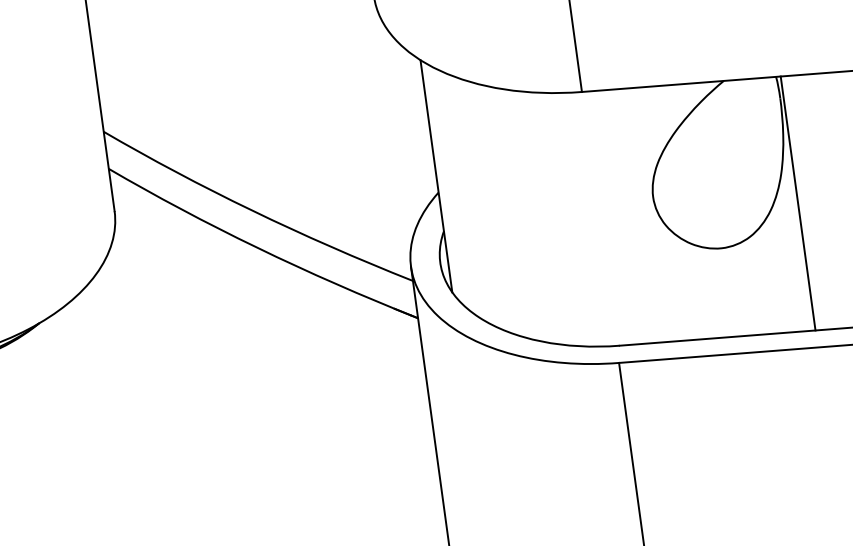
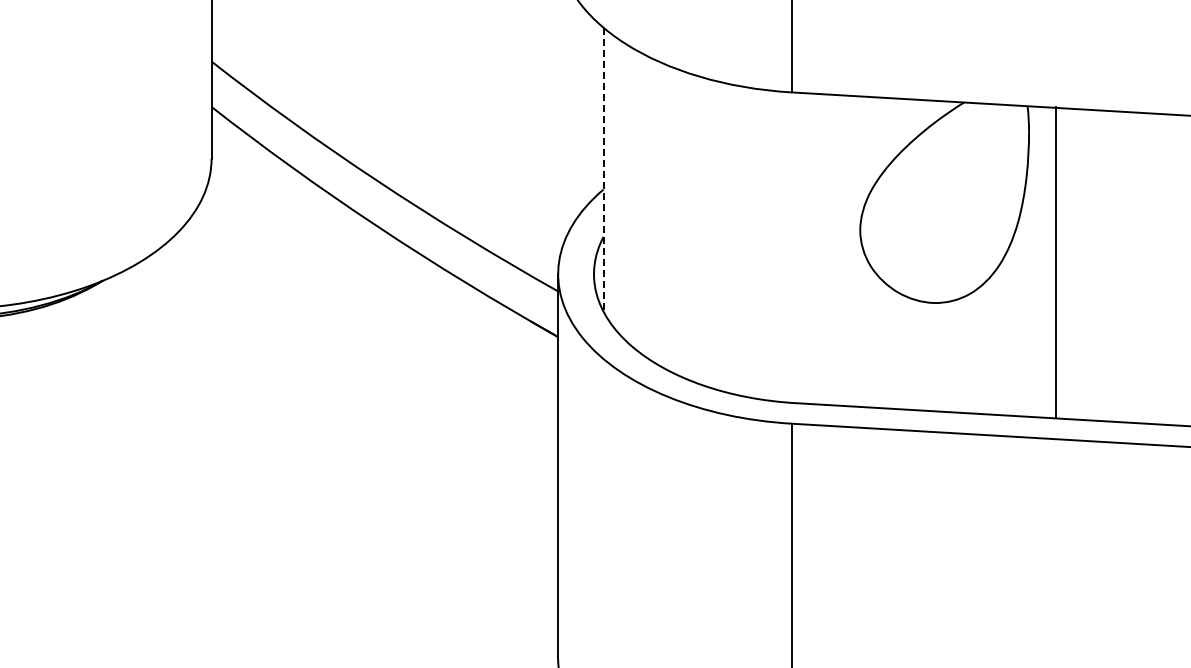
line: (436, 176) -> (603, 169), solid -> dashed
line: (798, 203) -> (1056, 261), moved

